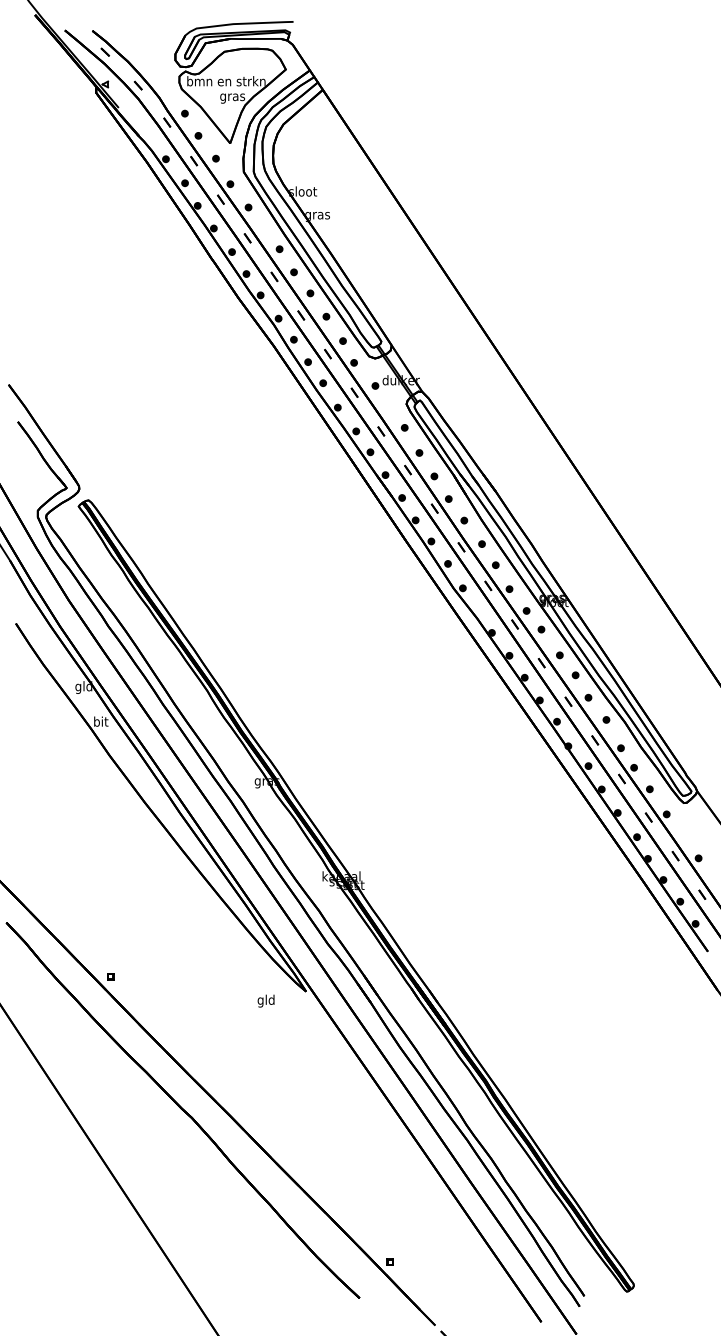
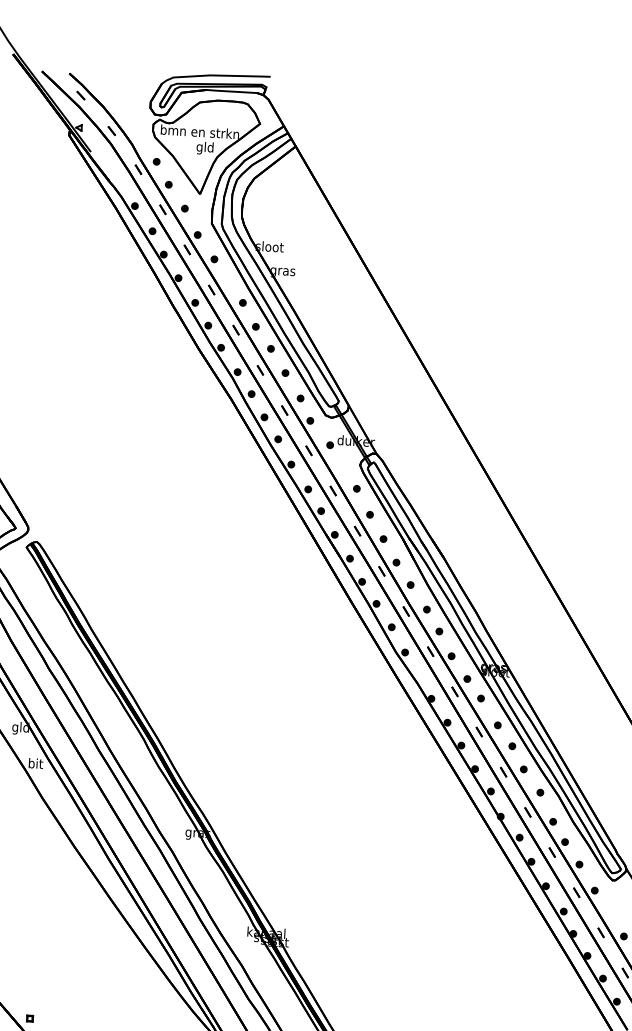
text: (232, 96) -> (205, 147), gras -> gld

